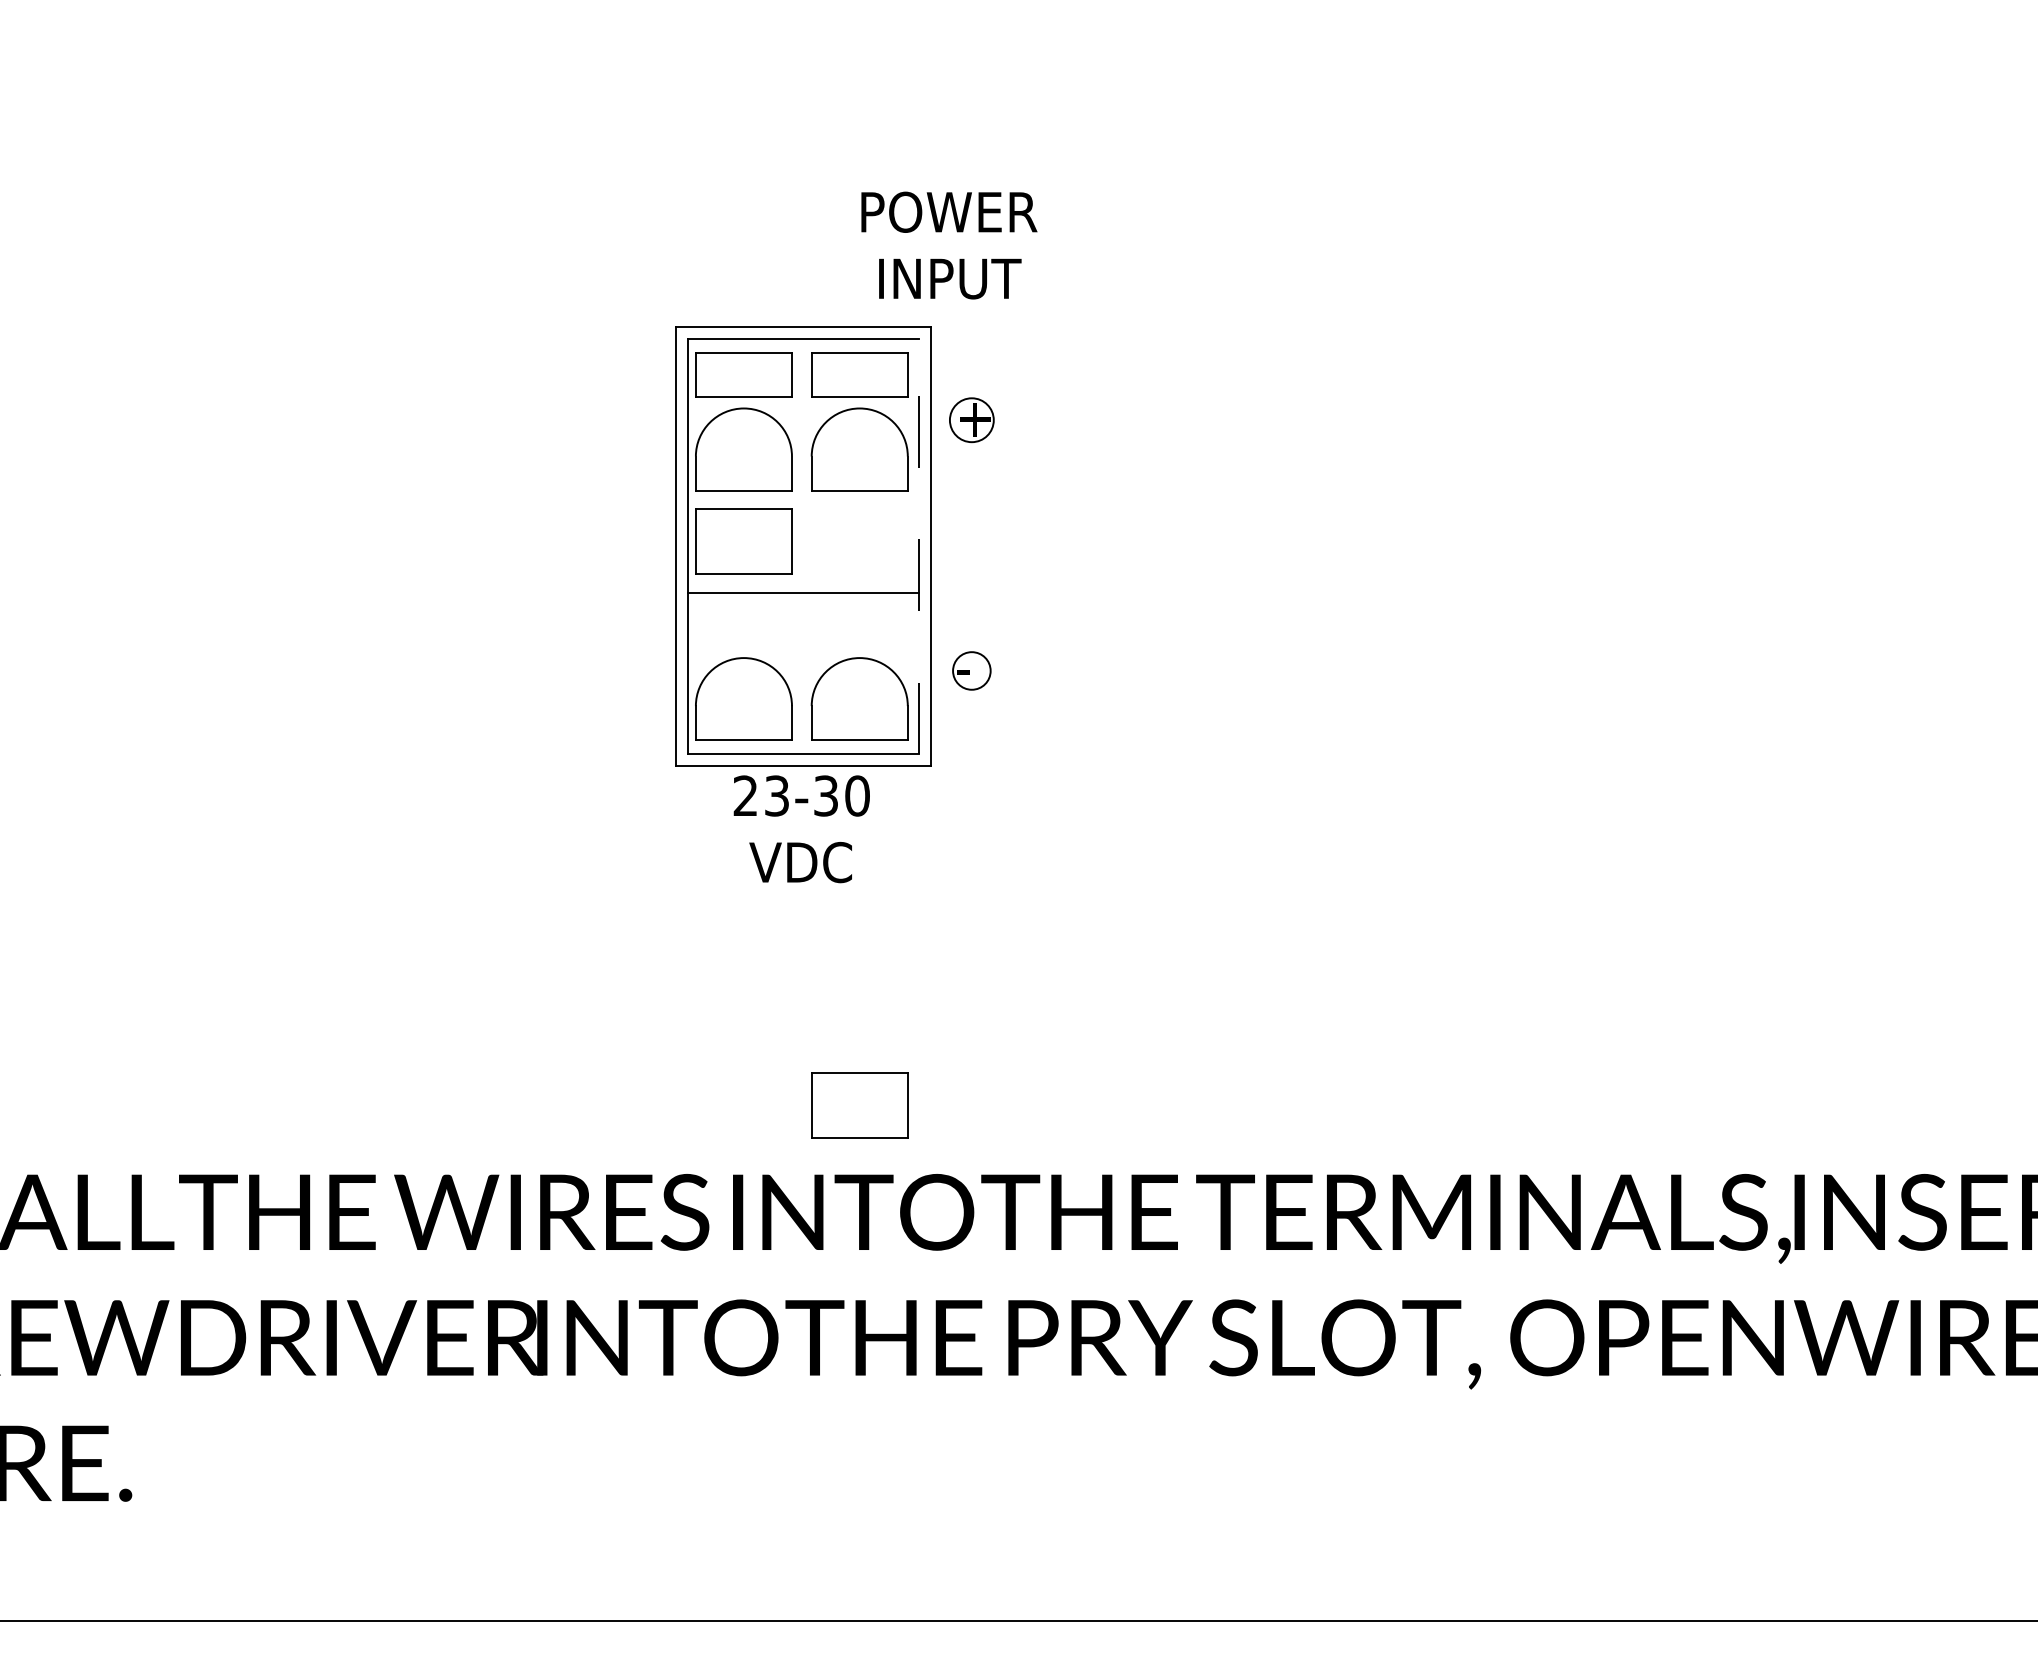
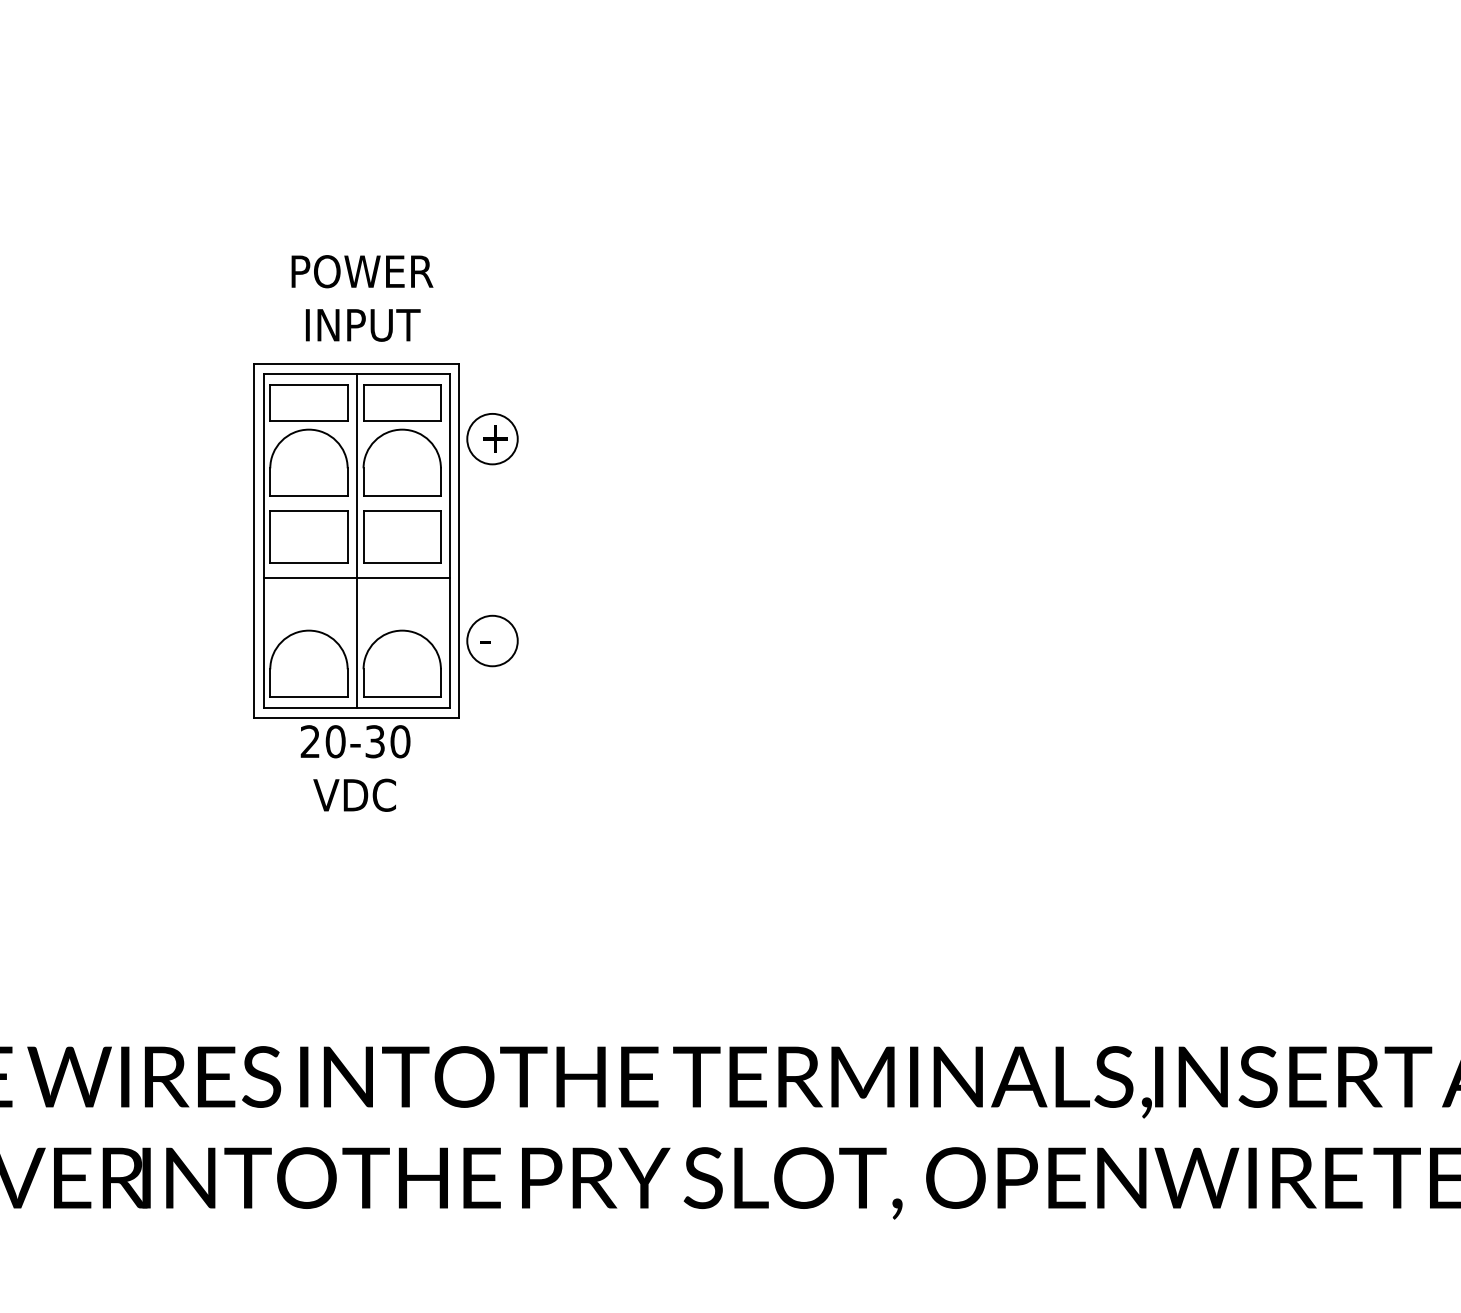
text: (949, 245) -> (362, 298), moved
circle: (971, 419) -> (492, 438), size x1.43
line: (803, 546) -> (356, 540), added
line: (919, 546) -> (450, 540), dashed -> solid
circle: (971, 670) -> (492, 640), size x1.67
text: (776, 795) -> (335, 741), 23-30 -> 20-30
part: (859, 1105) -> (402, 536), moved

